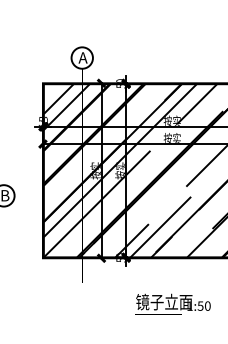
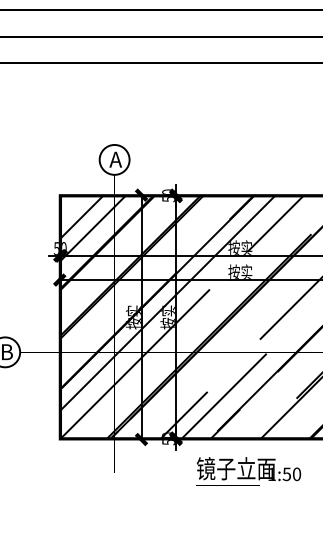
text: (173, 304) -> (248, 471), moved

